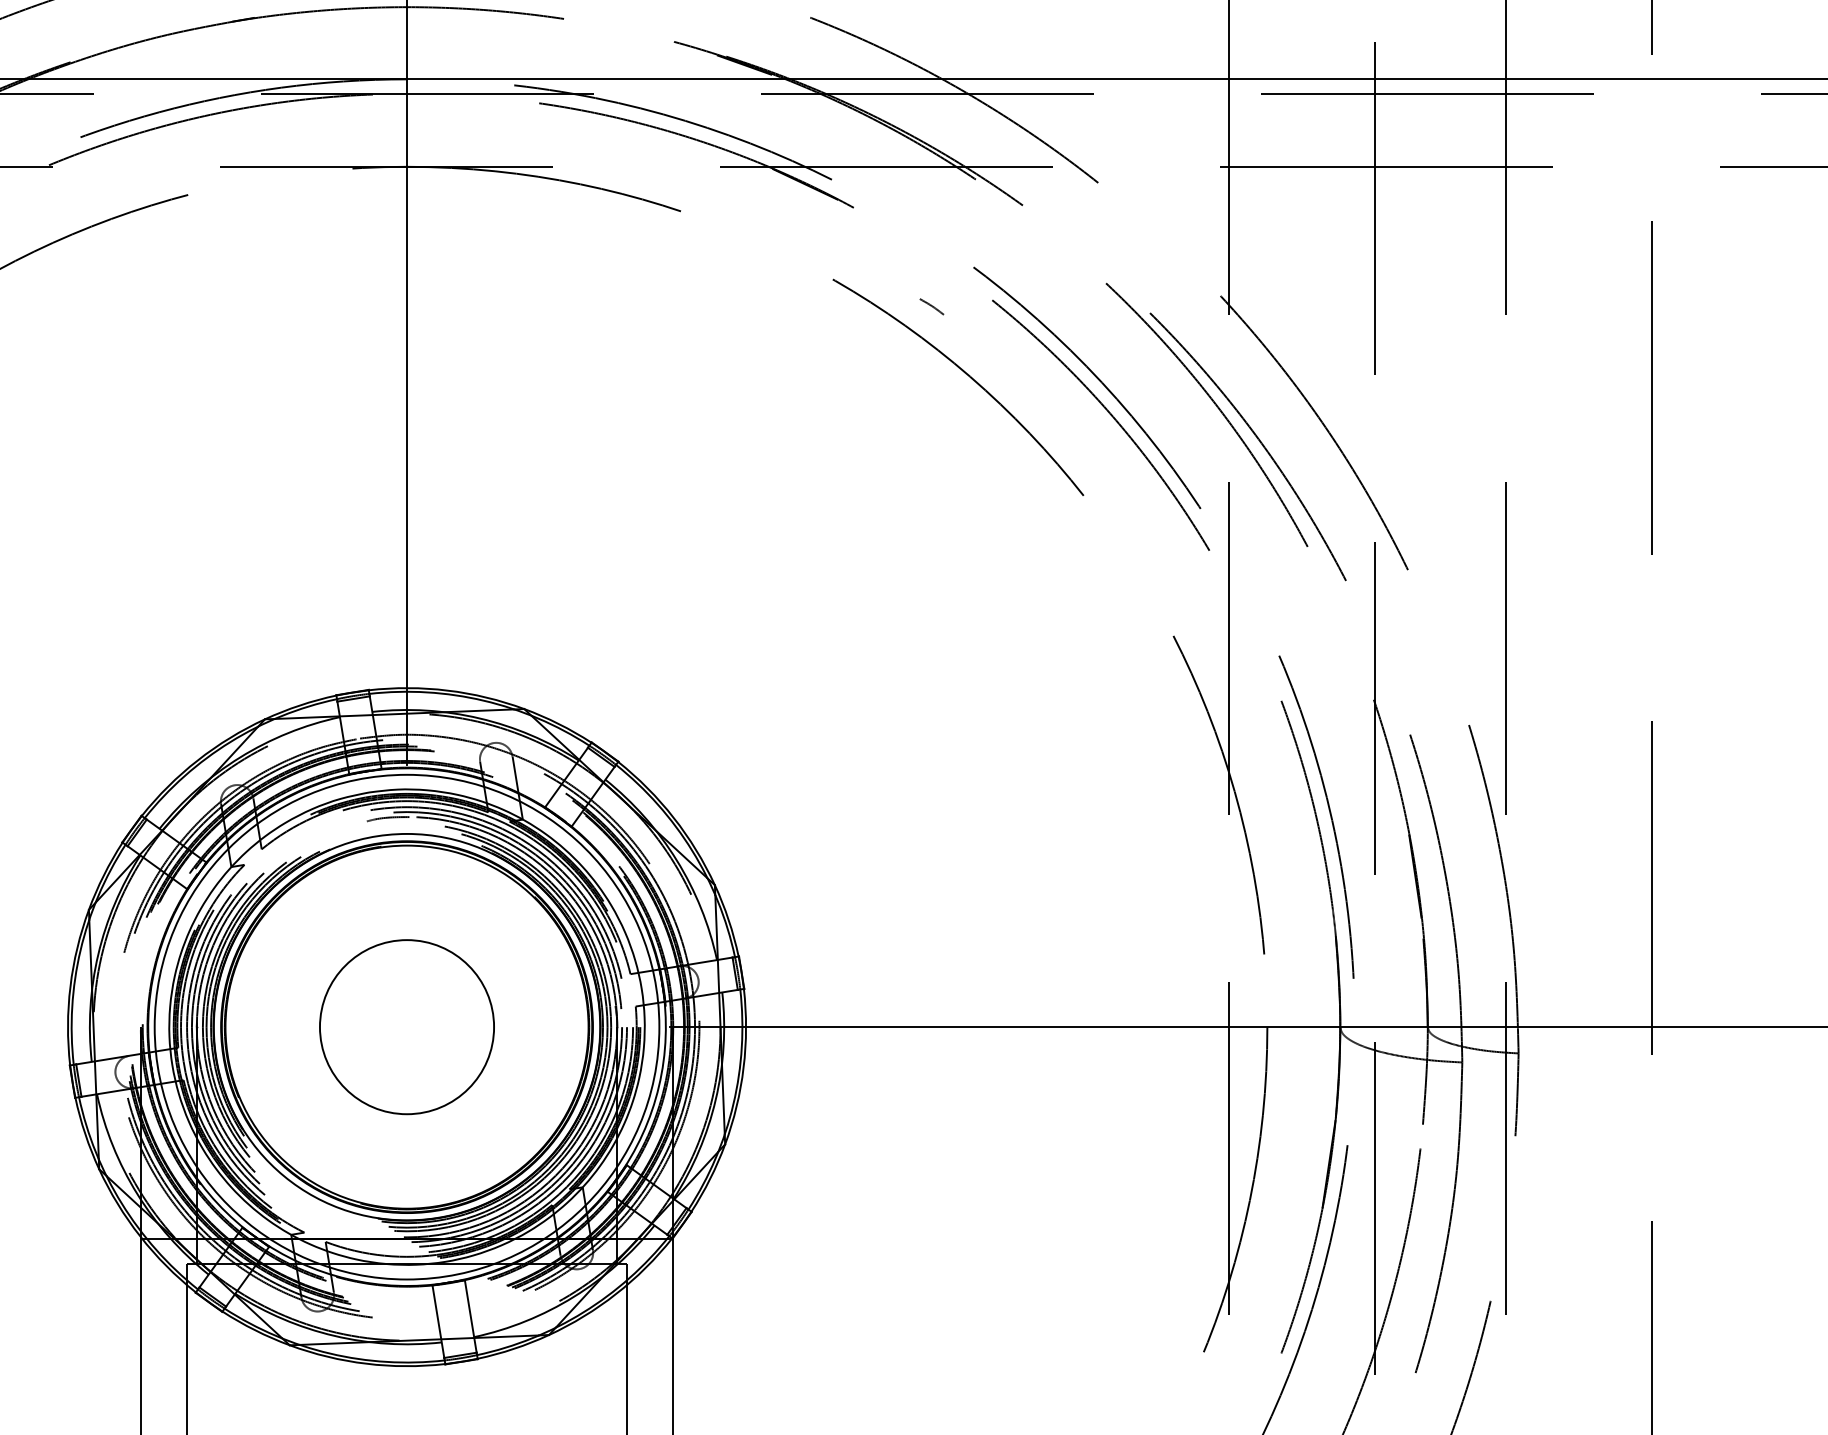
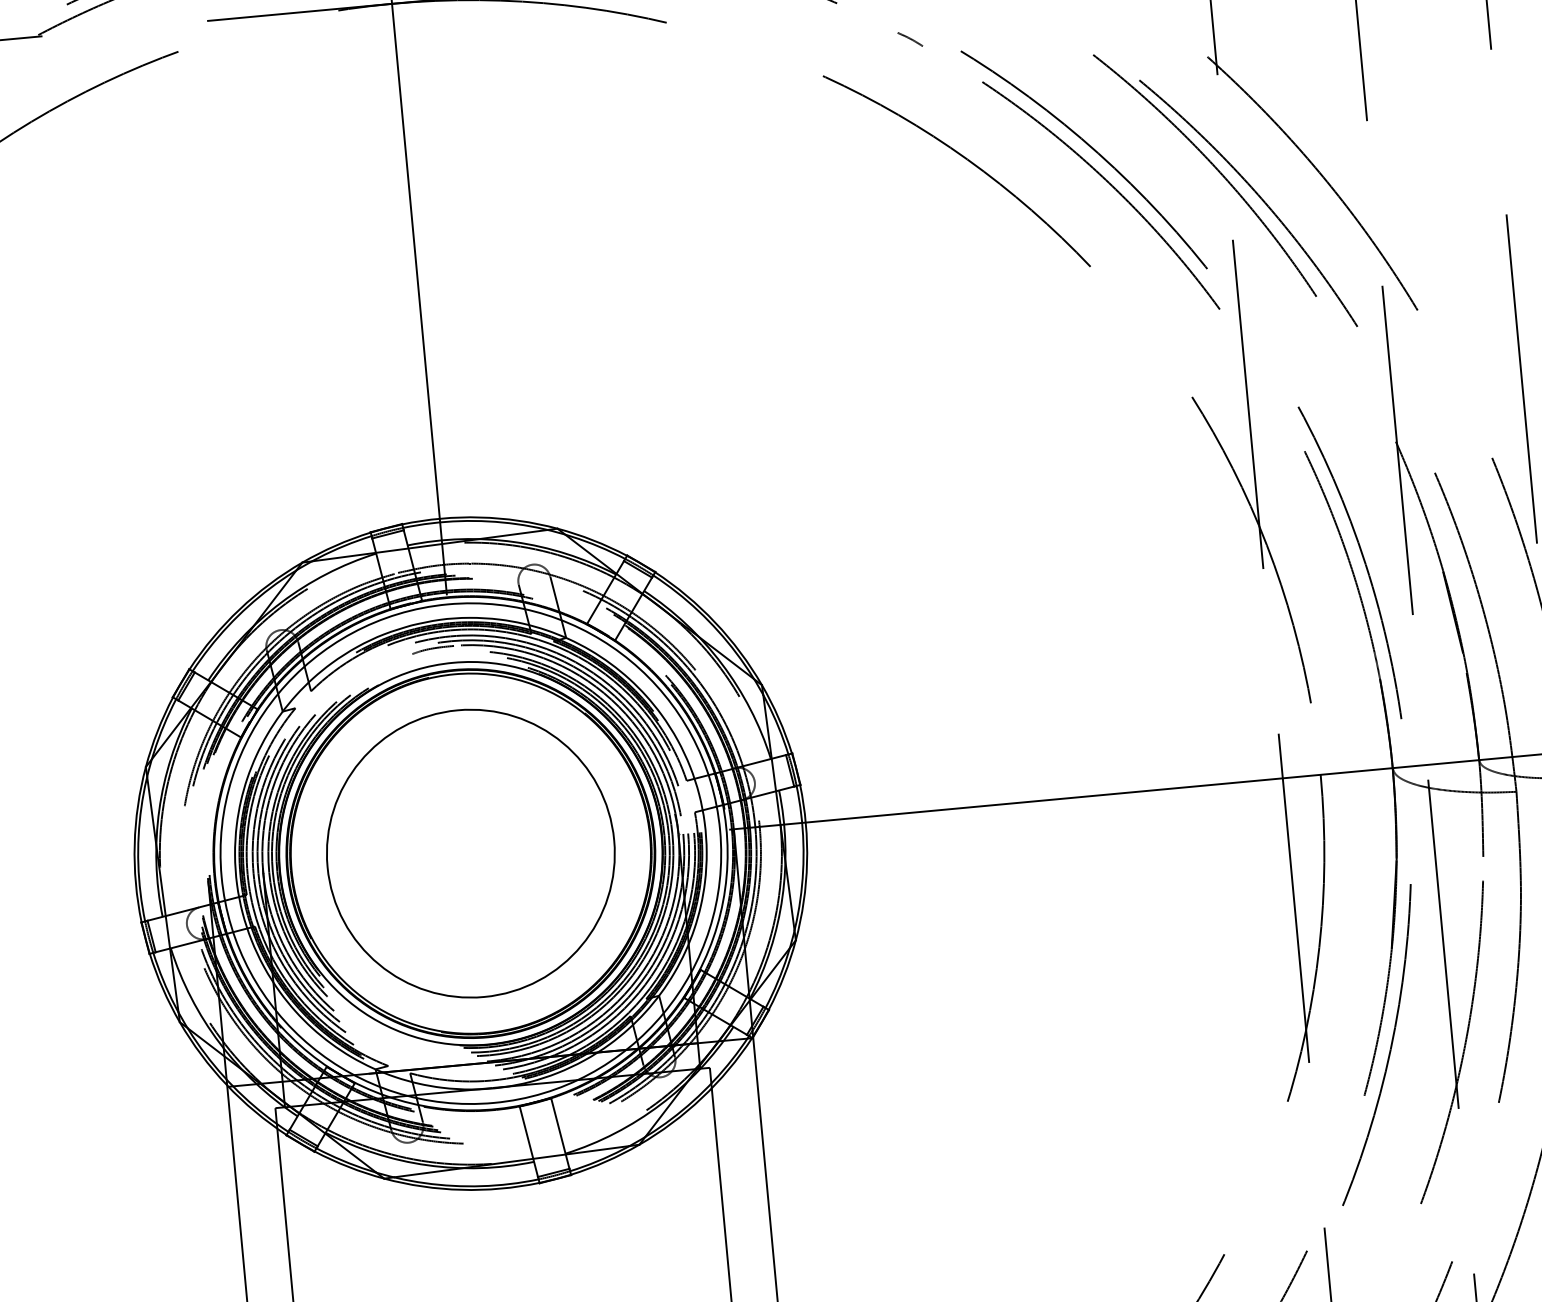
line: (931, 306) -> (909, 39), moved
circle: (406, 1027) -> (470, 854), size x1.67

